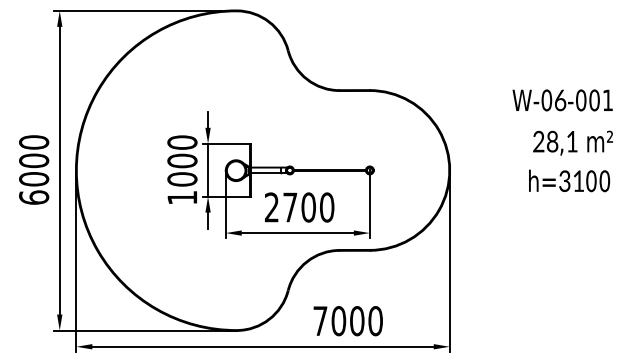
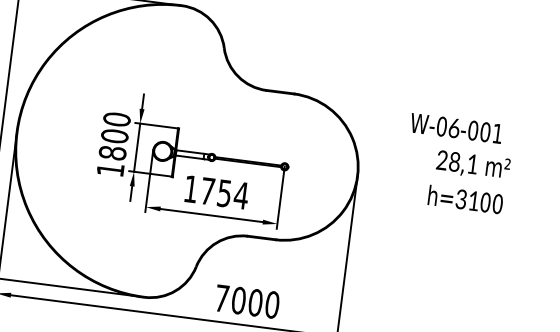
text: (562, 100) -> (456, 128), moved
text: (182, 179) -> (112, 153), 1000 -> 1800
text: (299, 207) -> (216, 192), 2700 -> 1754

